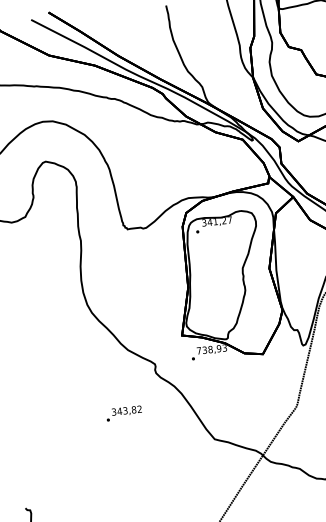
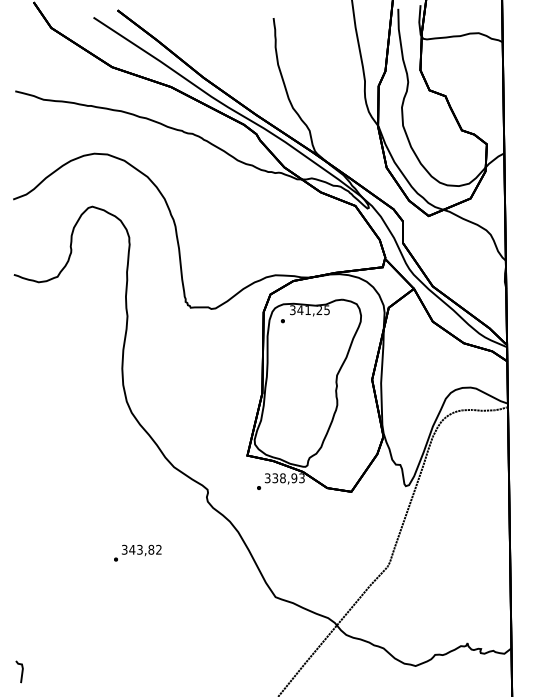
text: (229, 220) -> (326, 310), 341,27 -> 341,25
text: (199, 351) -> (267, 478), 738,93 -> 338,93
text: (123, 413) -> (137, 552), moved

